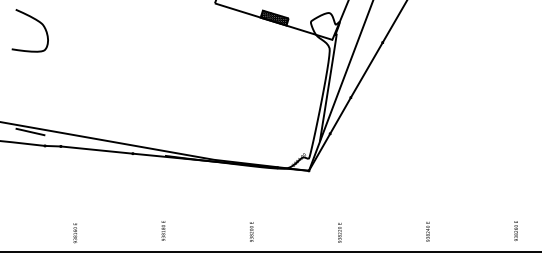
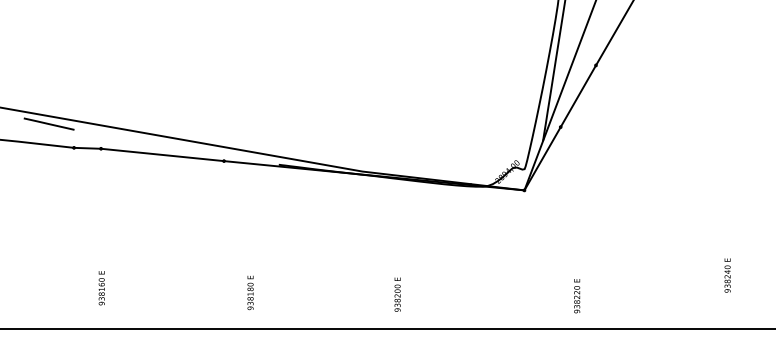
text: (163, 230) -> (250, 292), moved
text: (251, 231) -> (397, 293), moved
text: (427, 231) -> (726, 275), moved
text: (75, 233) -> (102, 288), moved

